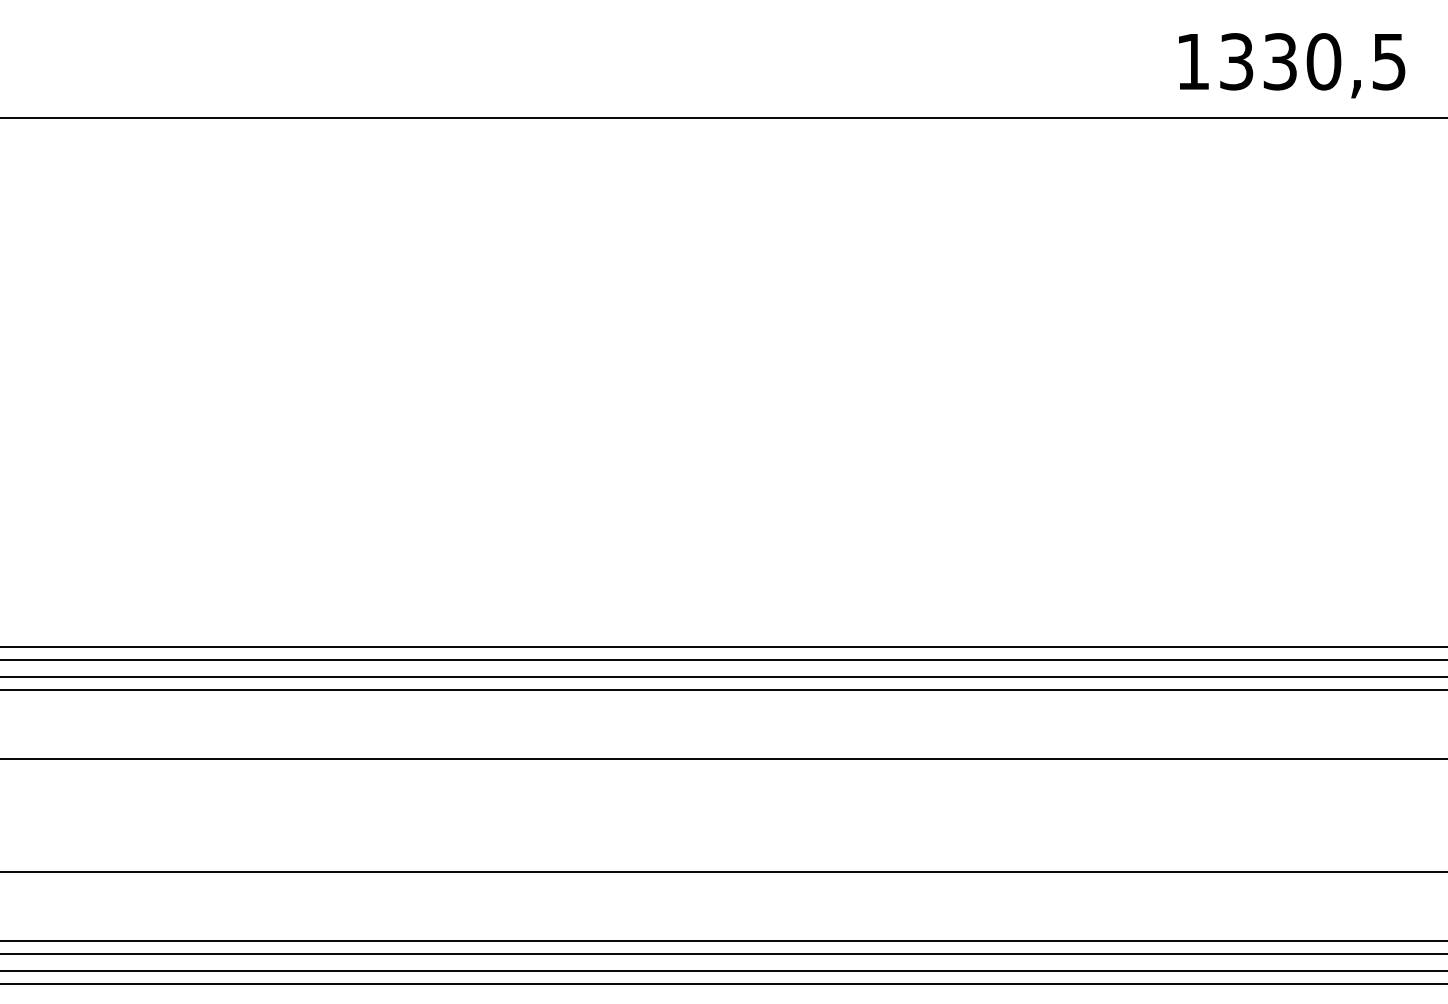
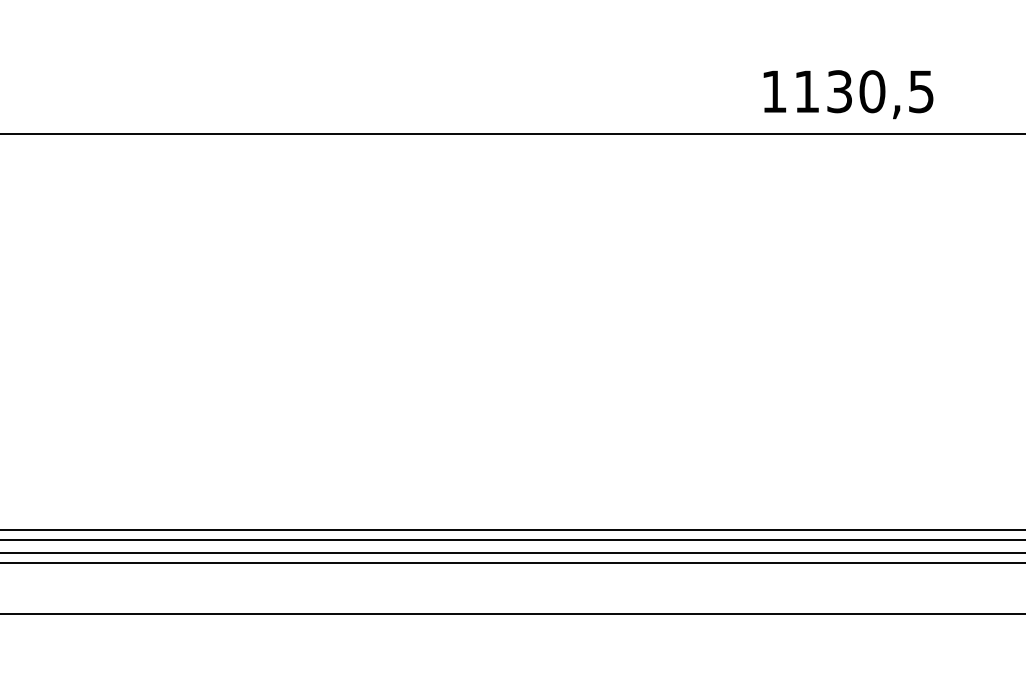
text: (1236, 61) -> (806, 91), 1330,5 -> 1130,5

